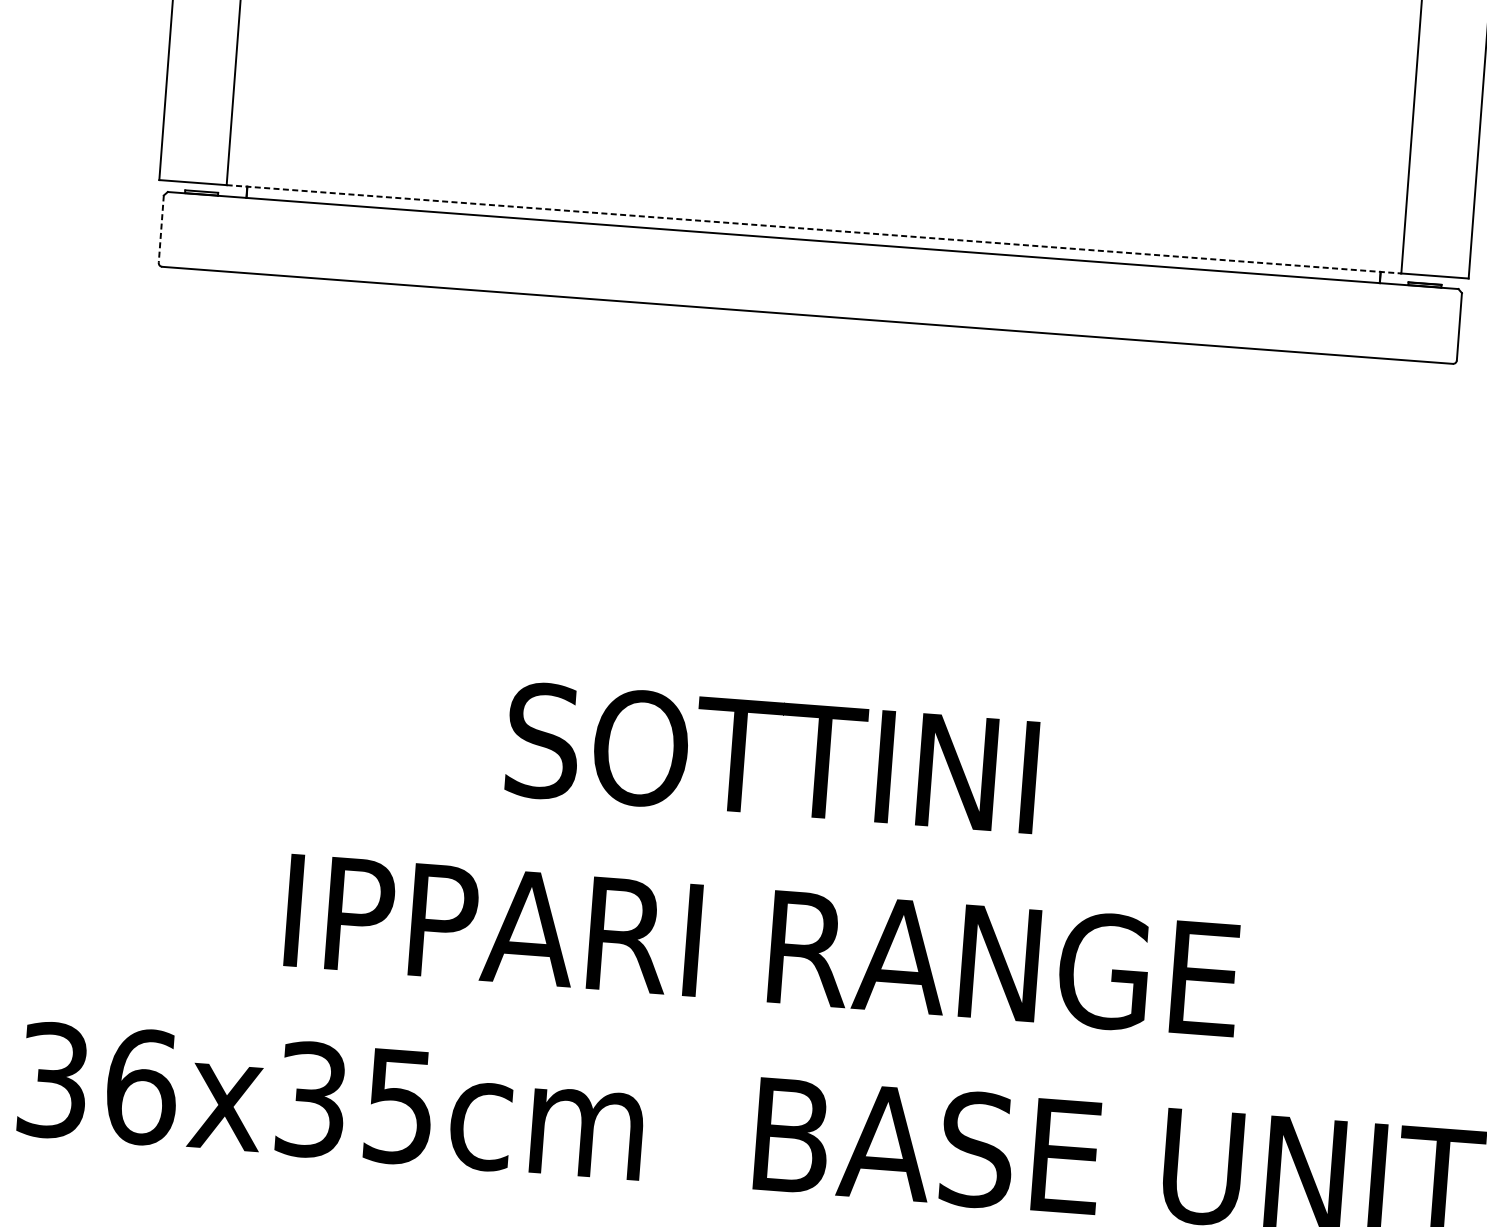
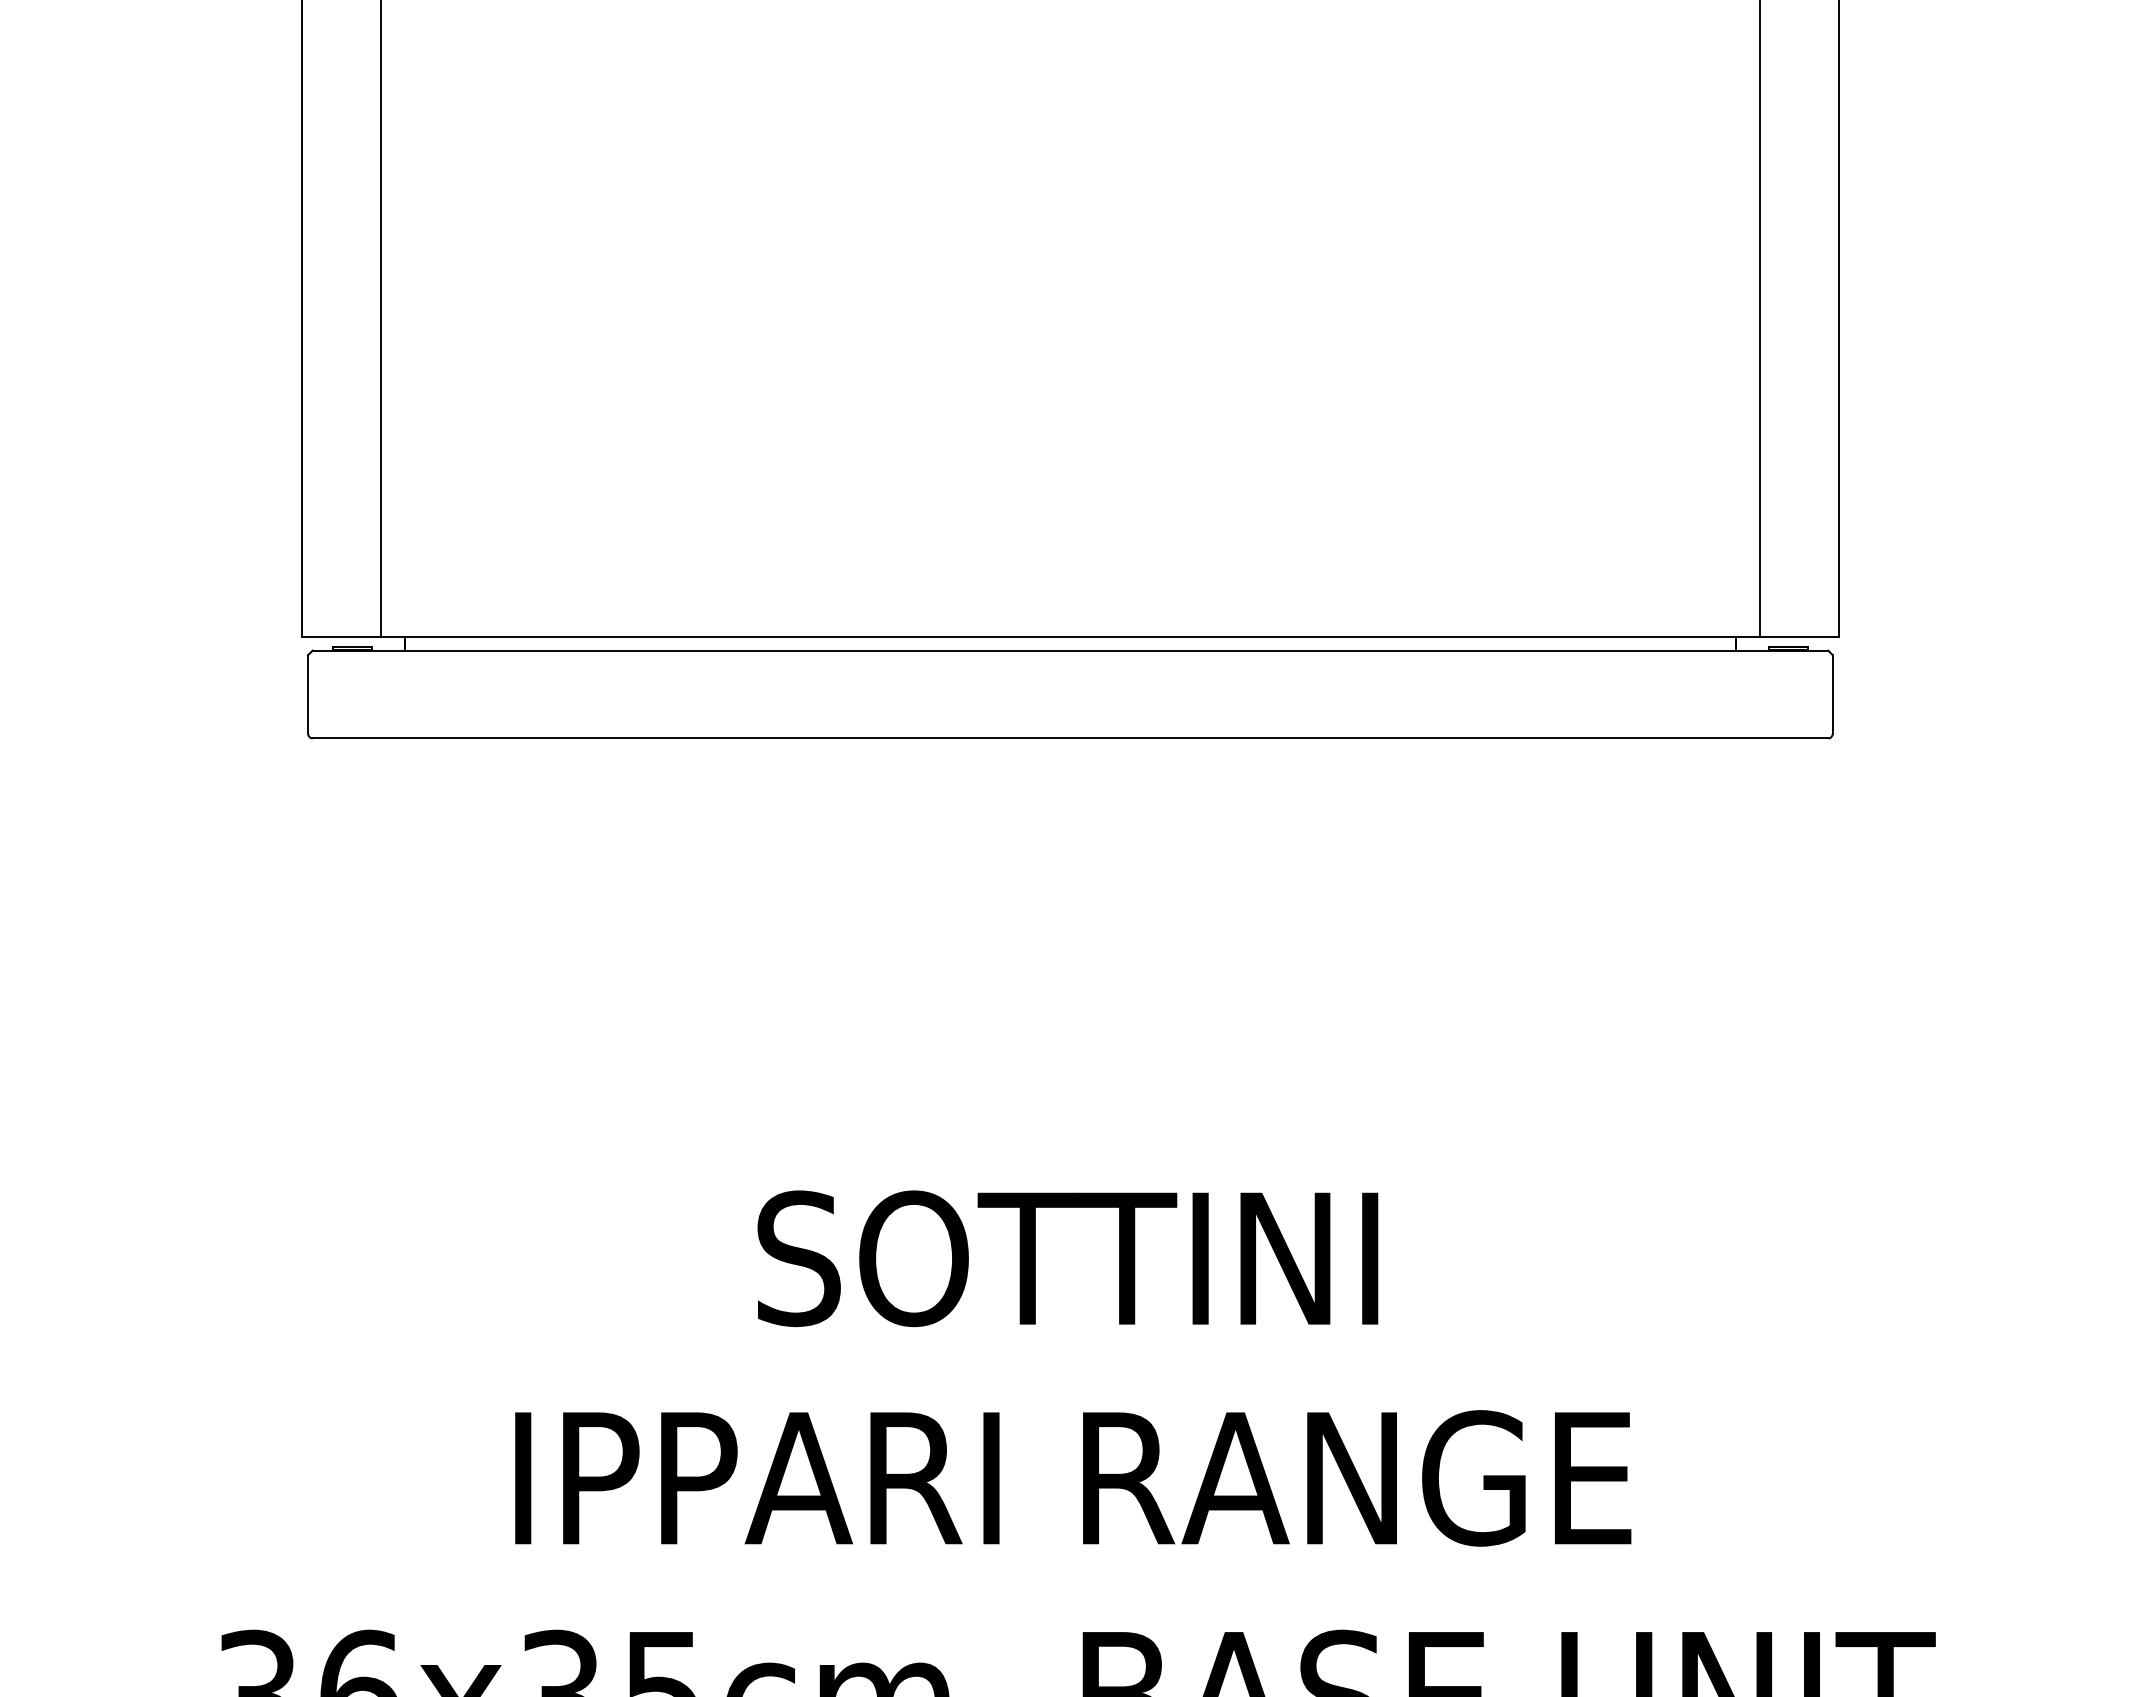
line: (161, 229) -> (308, 694), dashed -> solid
line: (814, 229) -> (1070, 637), dashed -> solid

